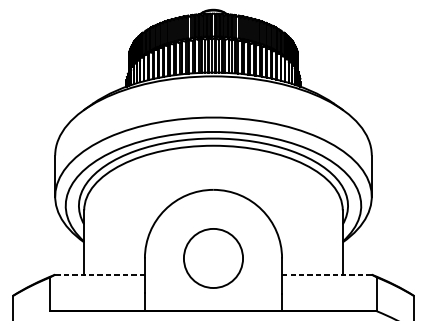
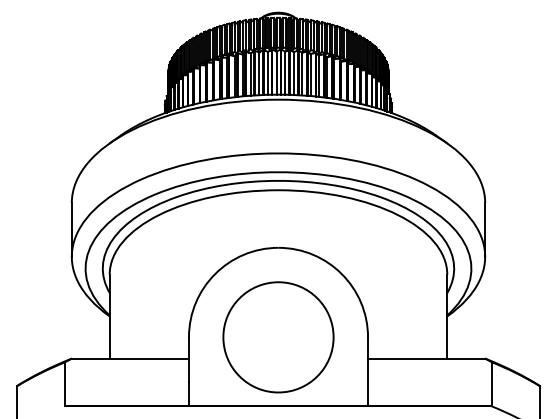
circle: (213, 258) -> (278, 337), size x1.43
line: (100, 274) -> (130, 358), dashed -> solid
line: (327, 274) -> (427, 358), dashed -> solid

